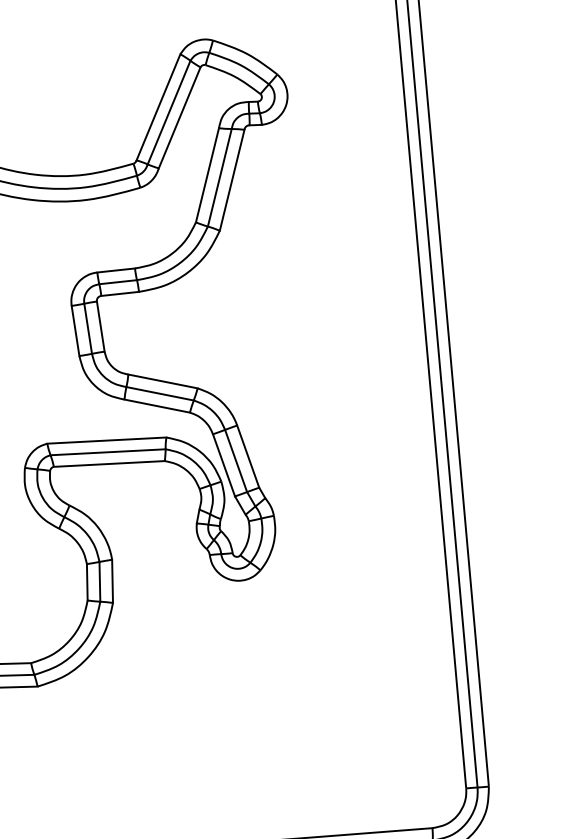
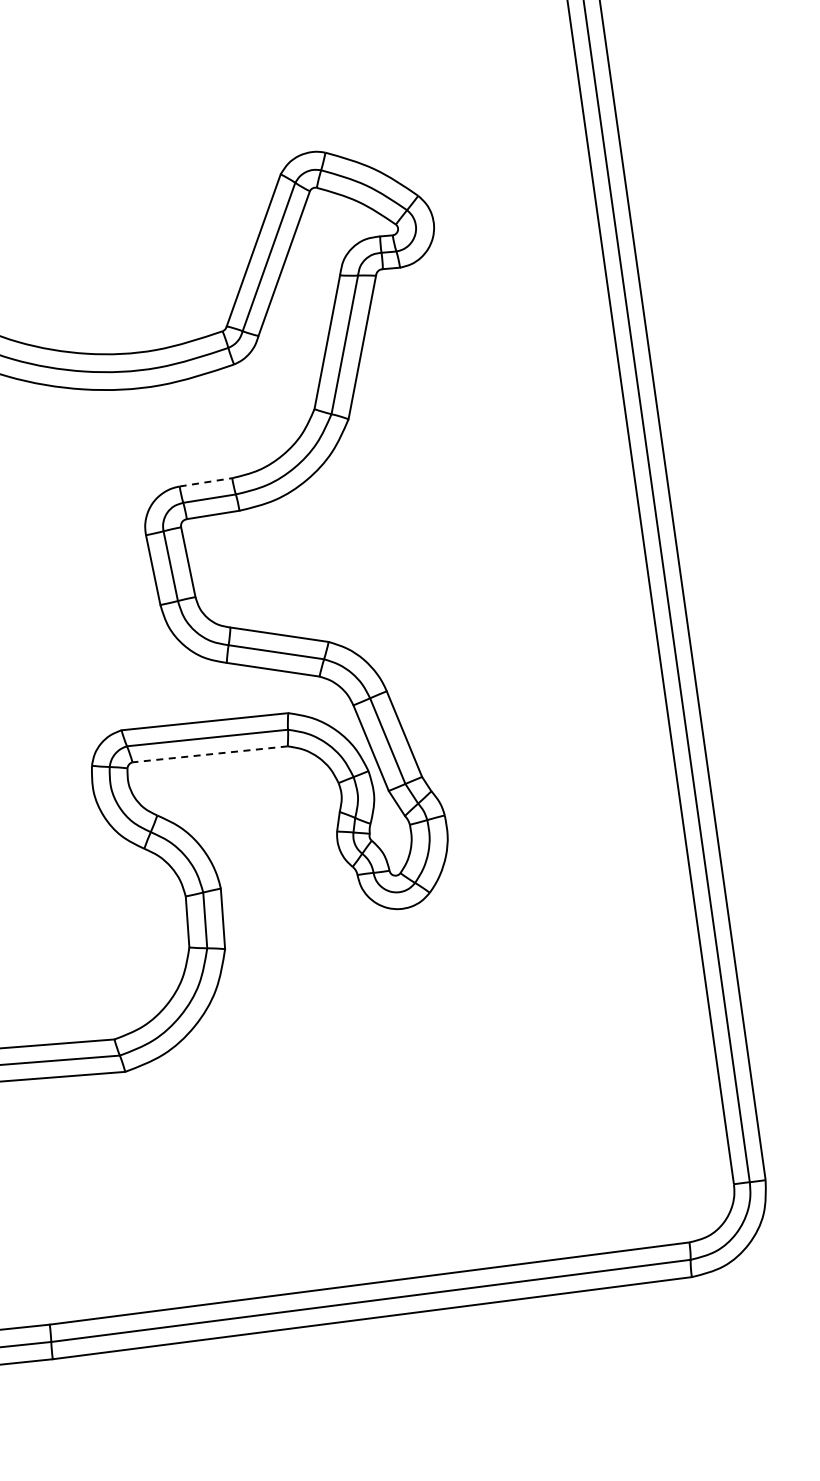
line: (115, 270) -> (205, 482), solid -> dashed
line: (108, 464) -> (209, 754), solid -> dashed

